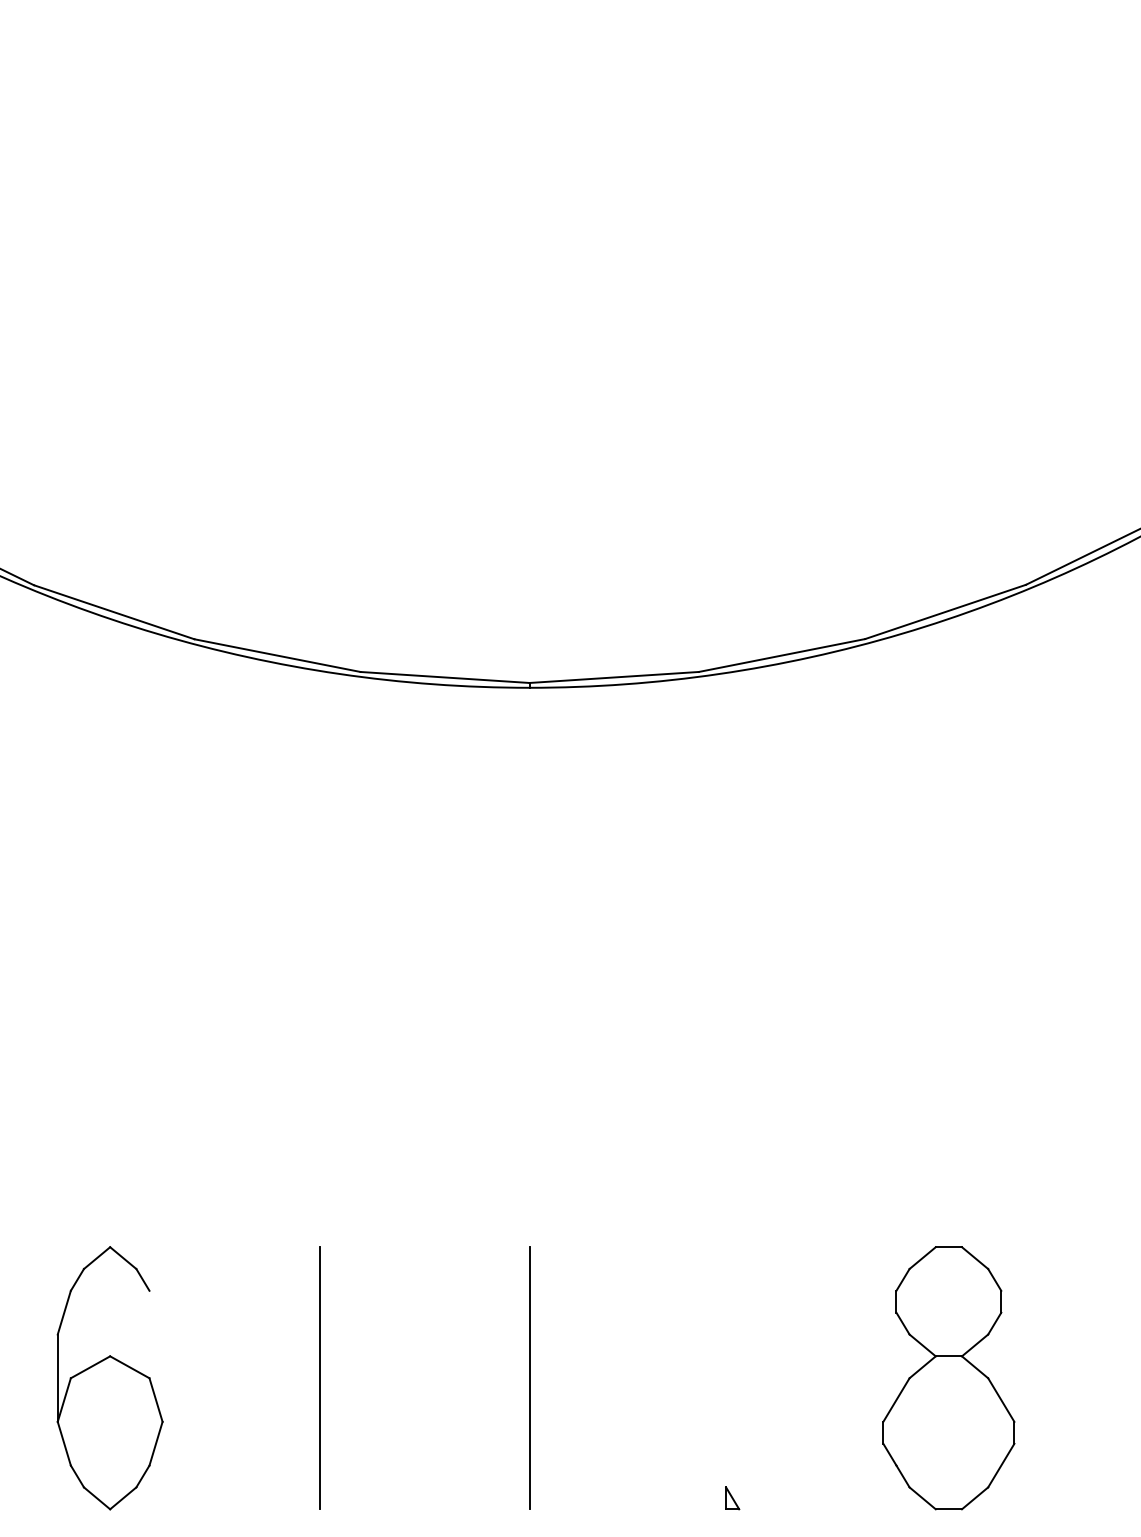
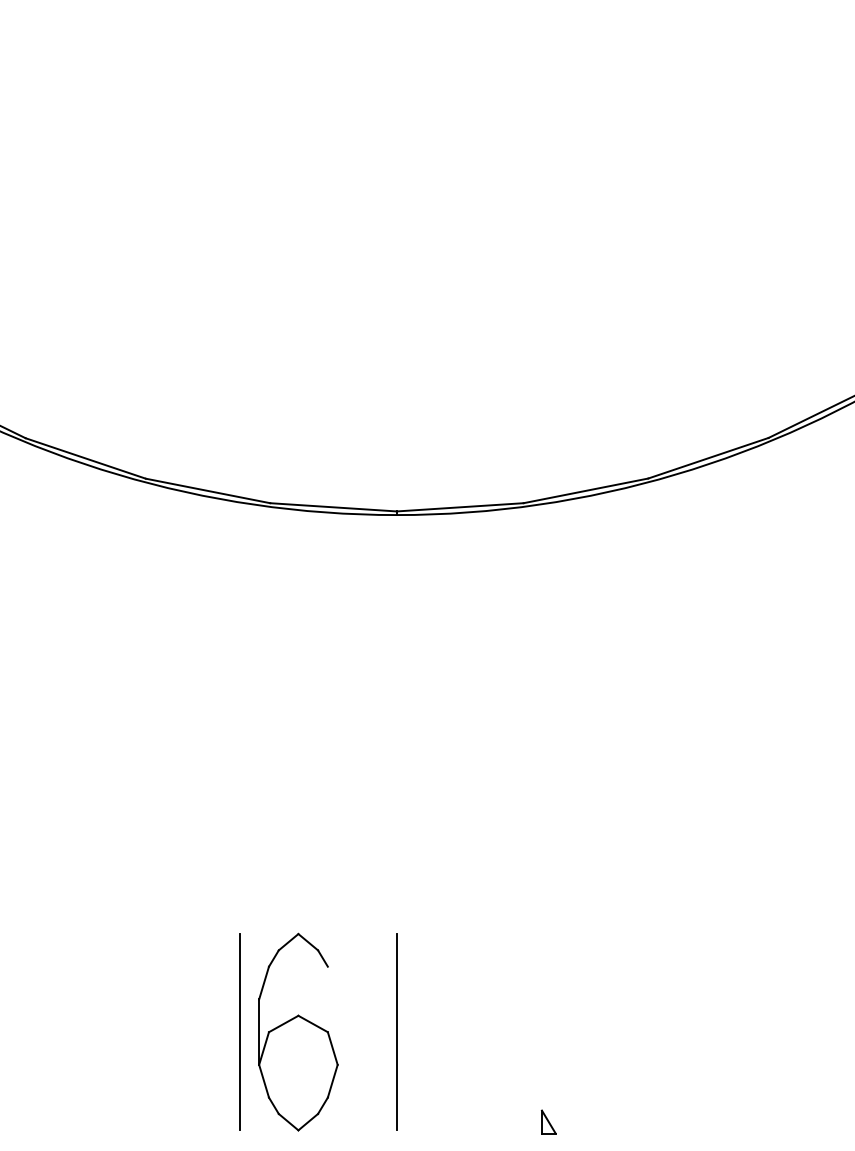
part: (109, 1378) -> (297, 1032), moved
part: (948, 1378) -> (710, 1032), removed
part: (732, 1498) -> (548, 1122), size x1.4

